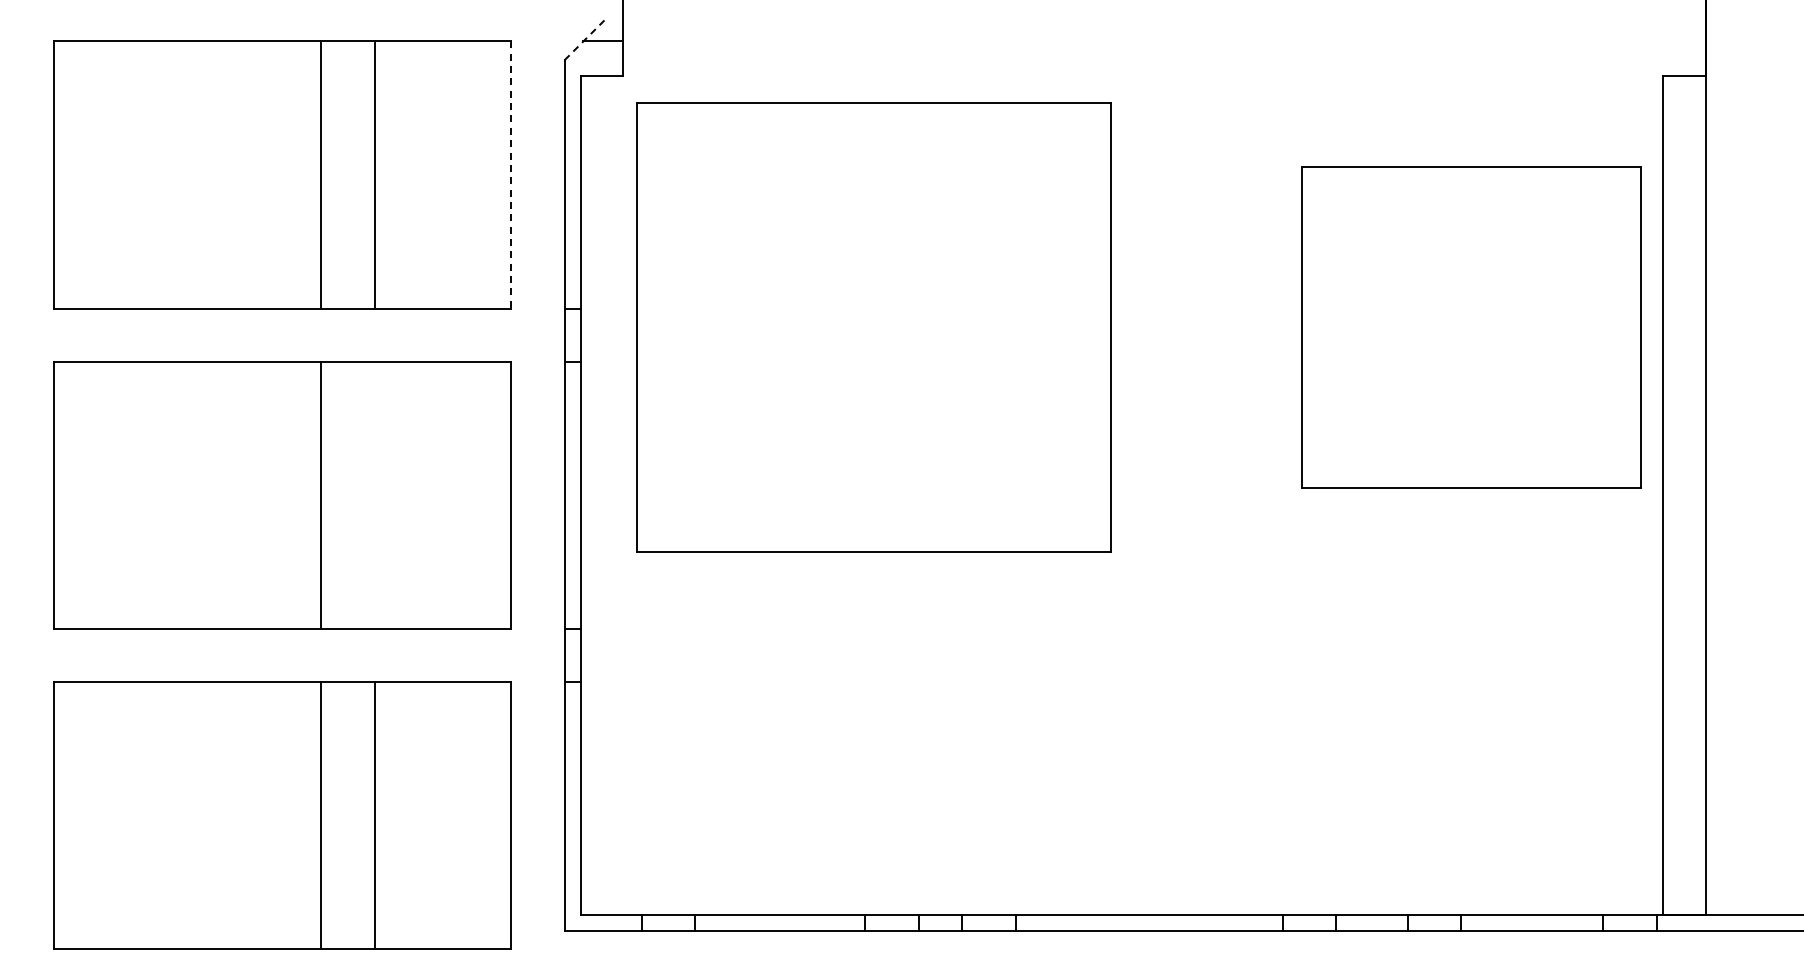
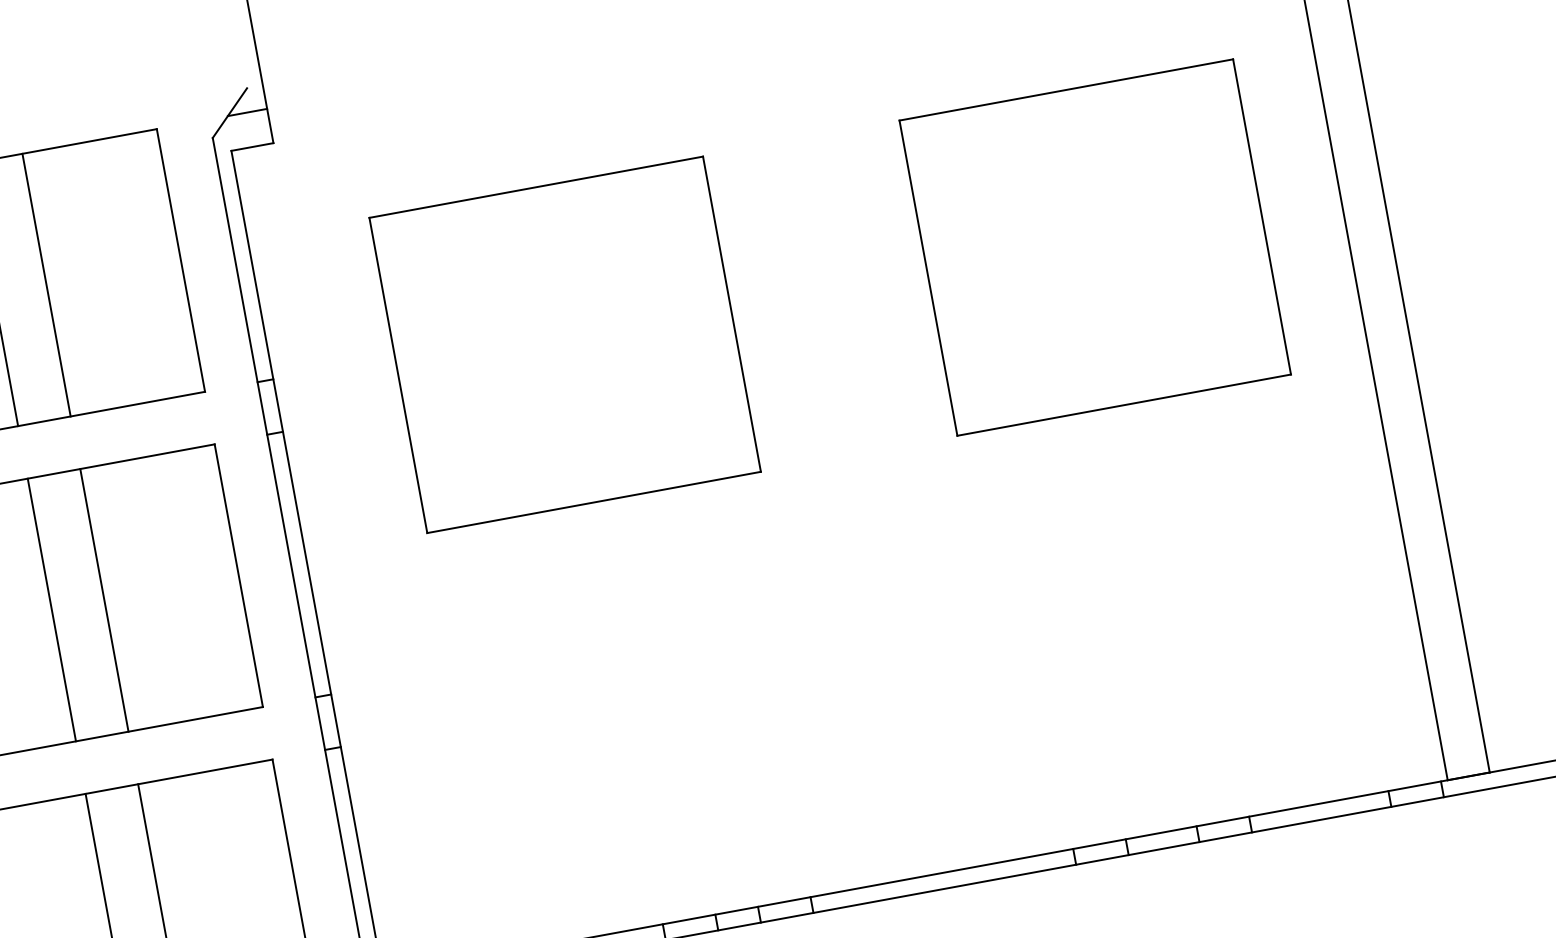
line: (586, 38) -> (230, 112), dashed -> solid
line: (511, 174) -> (181, 259), dashed -> solid
part: (873, 327) -> (564, 345), size x0.71
part: (1471, 327) -> (1094, 247), moved
line: (374, 495) -> (104, 600), added

